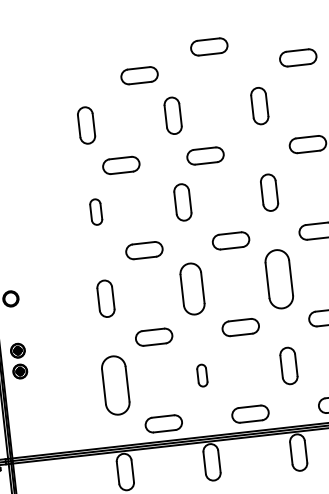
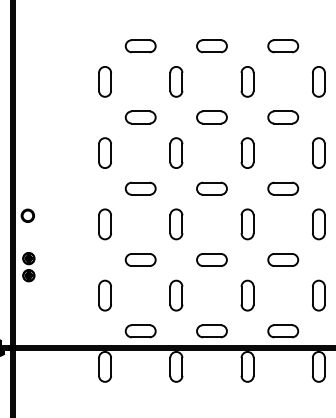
part: (208, 47) -> (211, 46), moved
part: (139, 76) -> (140, 46), moved
part: (204, 156) -> (211, 117), moved
part: (121, 165) -> (140, 117), moved
part: (95, 211) -> (104, 152), size x1.43
part: (279, 279) -> (247, 224), size x0.62
part: (192, 289) -> (176, 224), size x0.71
part: (202, 375) -> (176, 295), size x1.67
part: (114, 385) -> (104, 295), size x0.62

